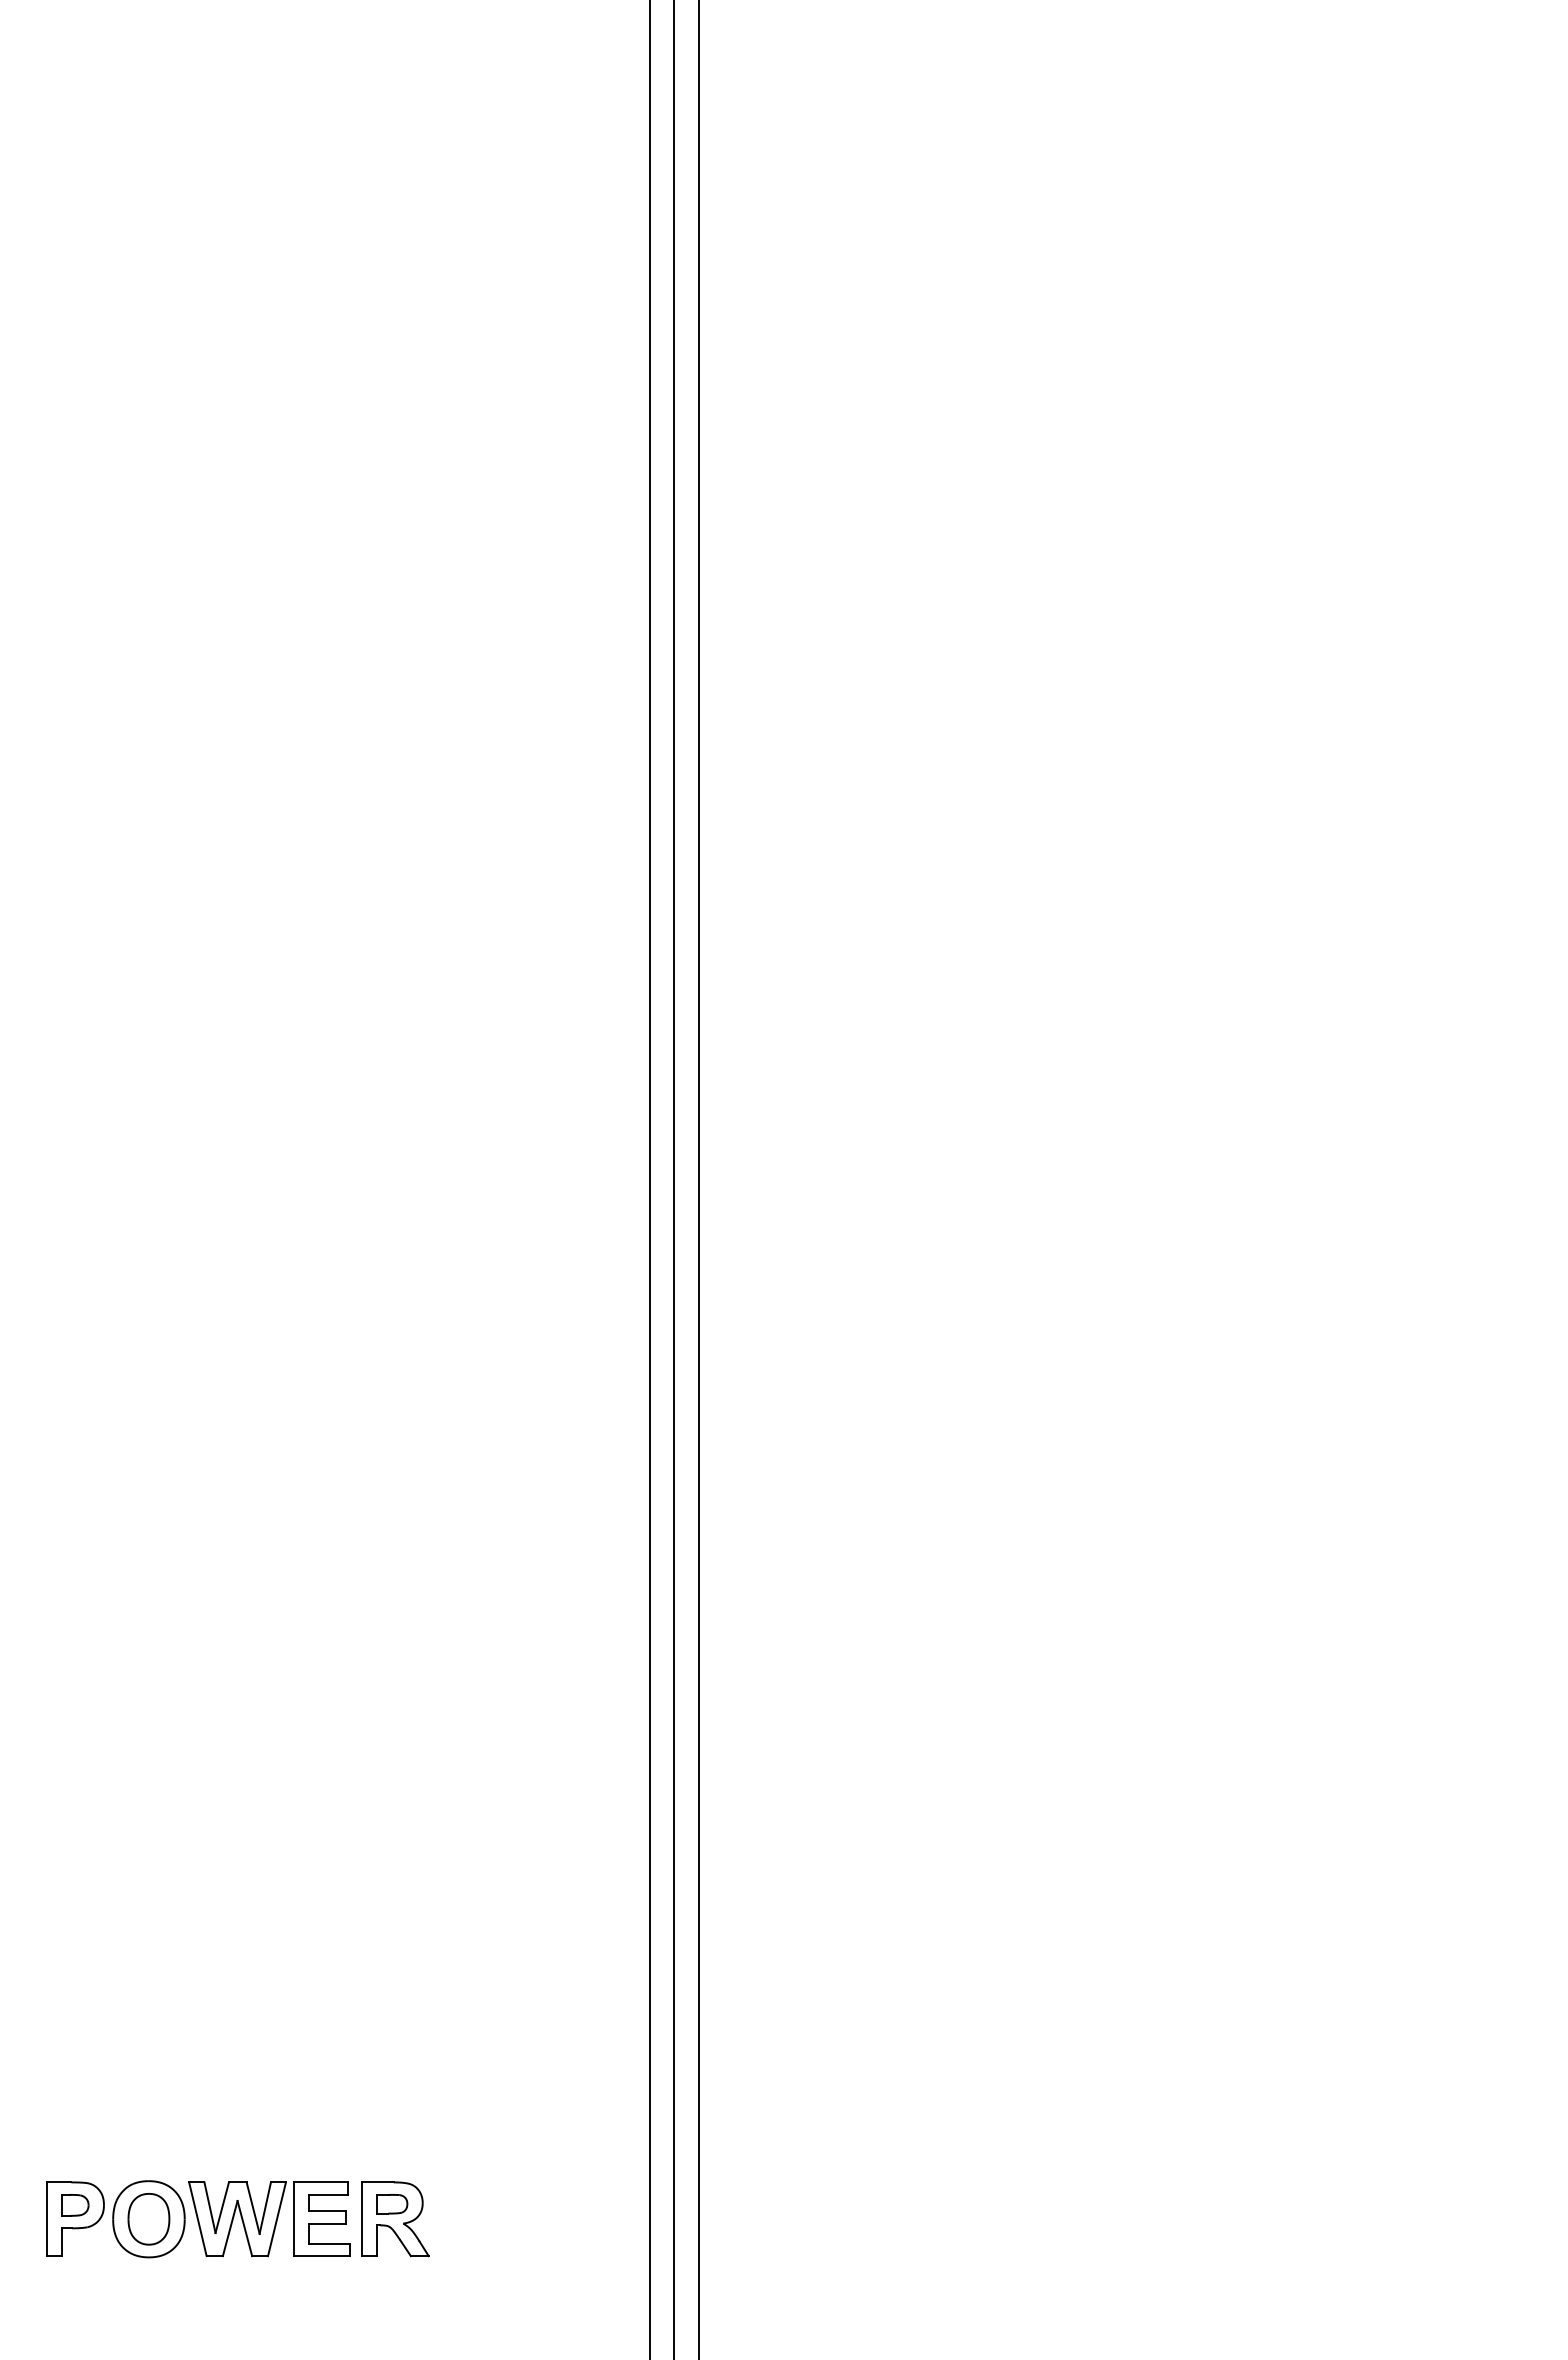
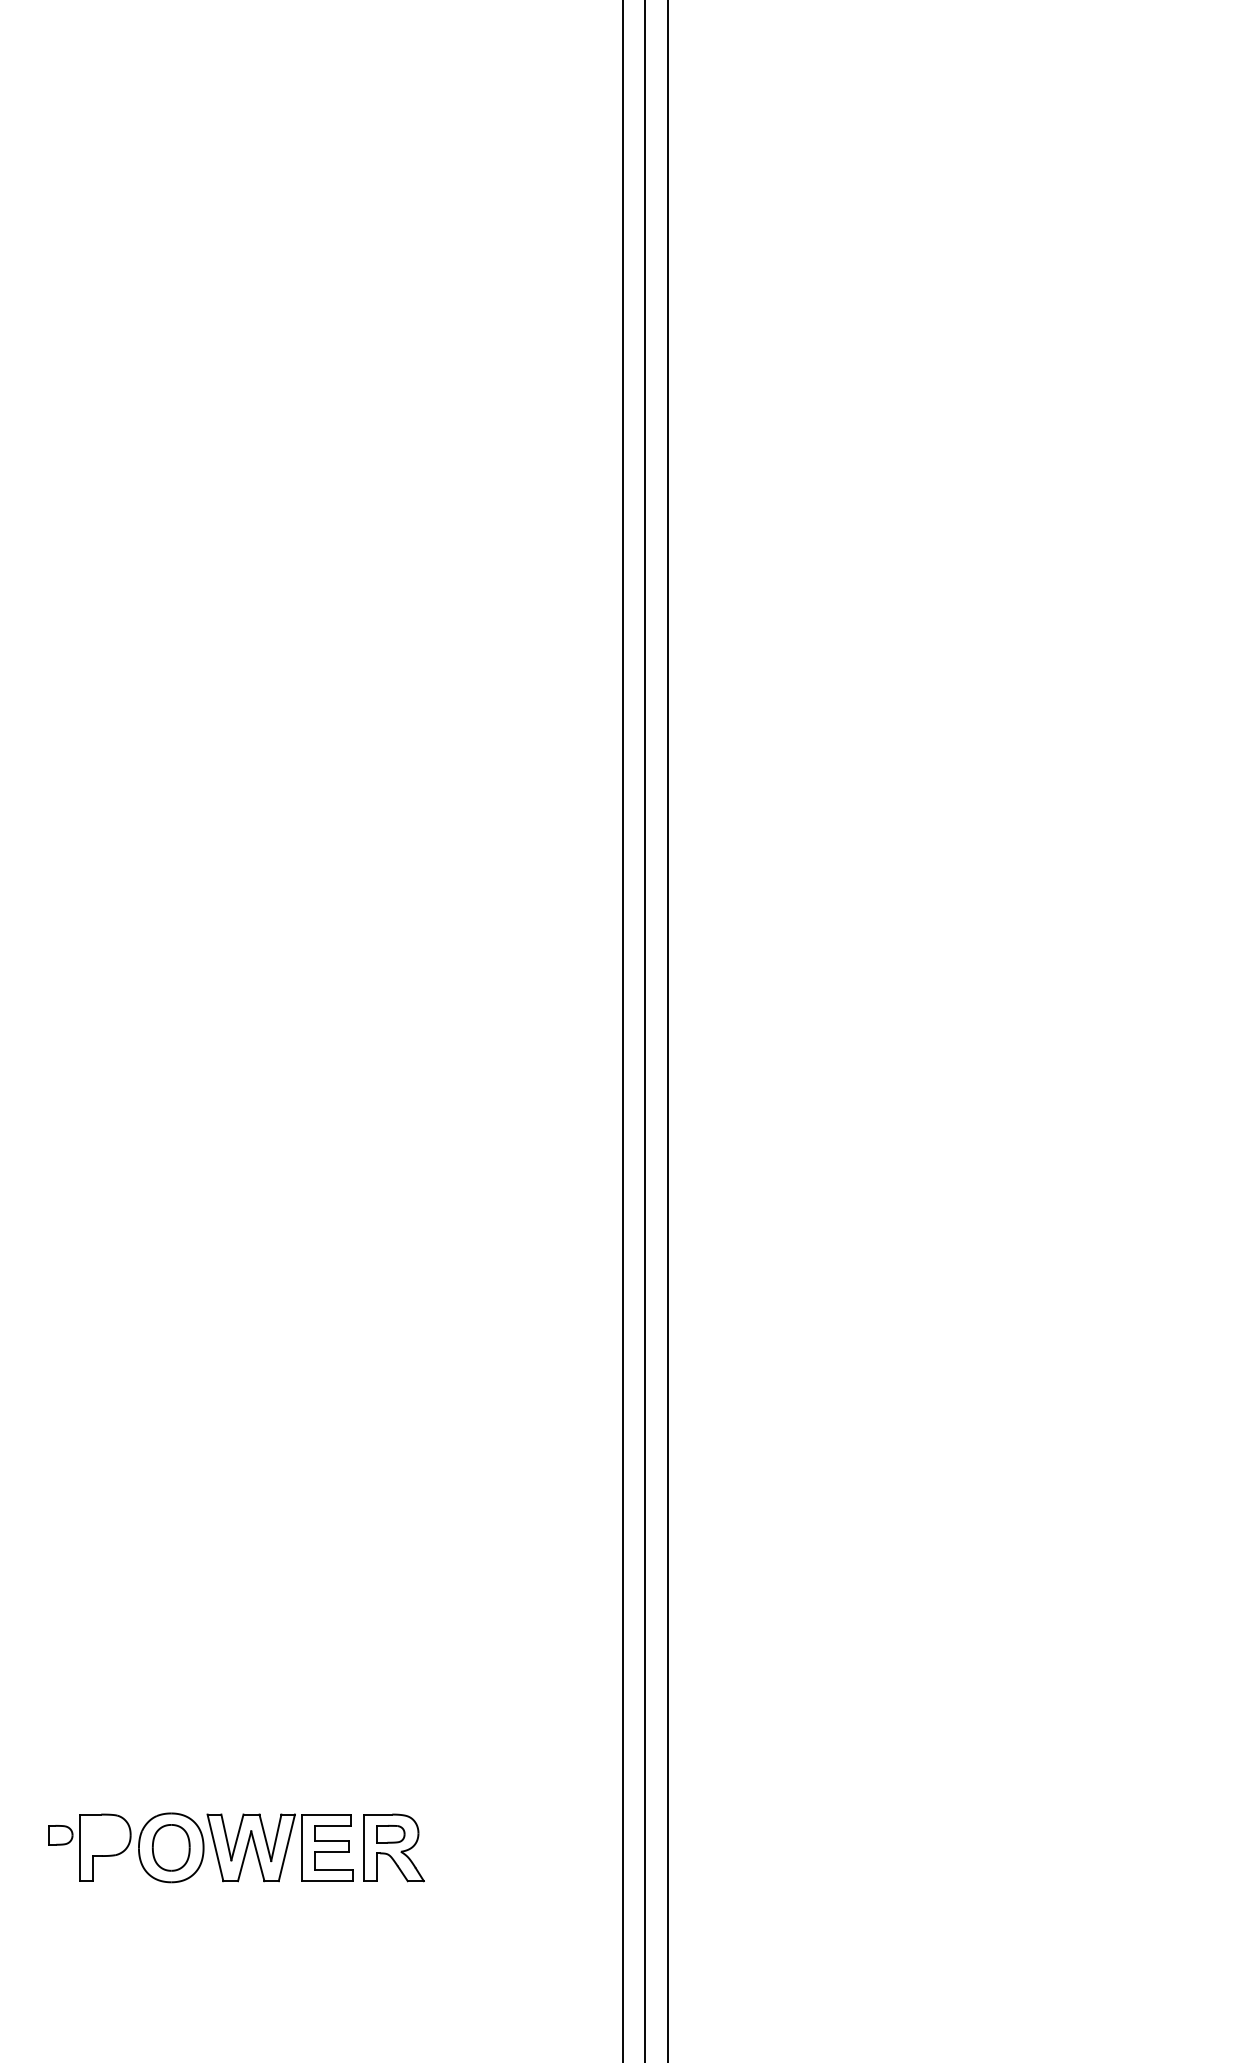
part: (75, 2205) -> (60, 1835), moved

